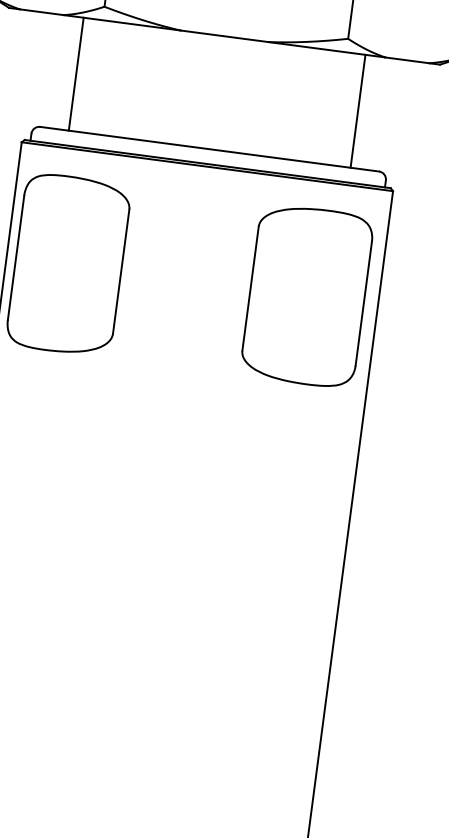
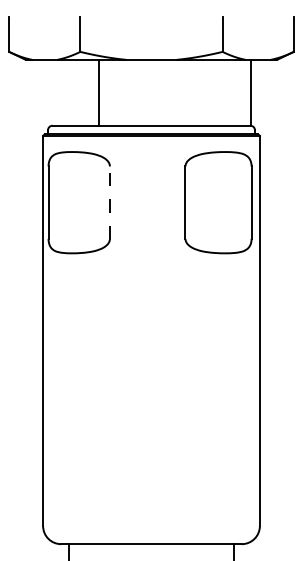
line: (76, 73) -> (99, 92), moved
line: (357, 110) -> (250, 92), moved
line: (120, 271) -> (109, 202), solid -> dashed

